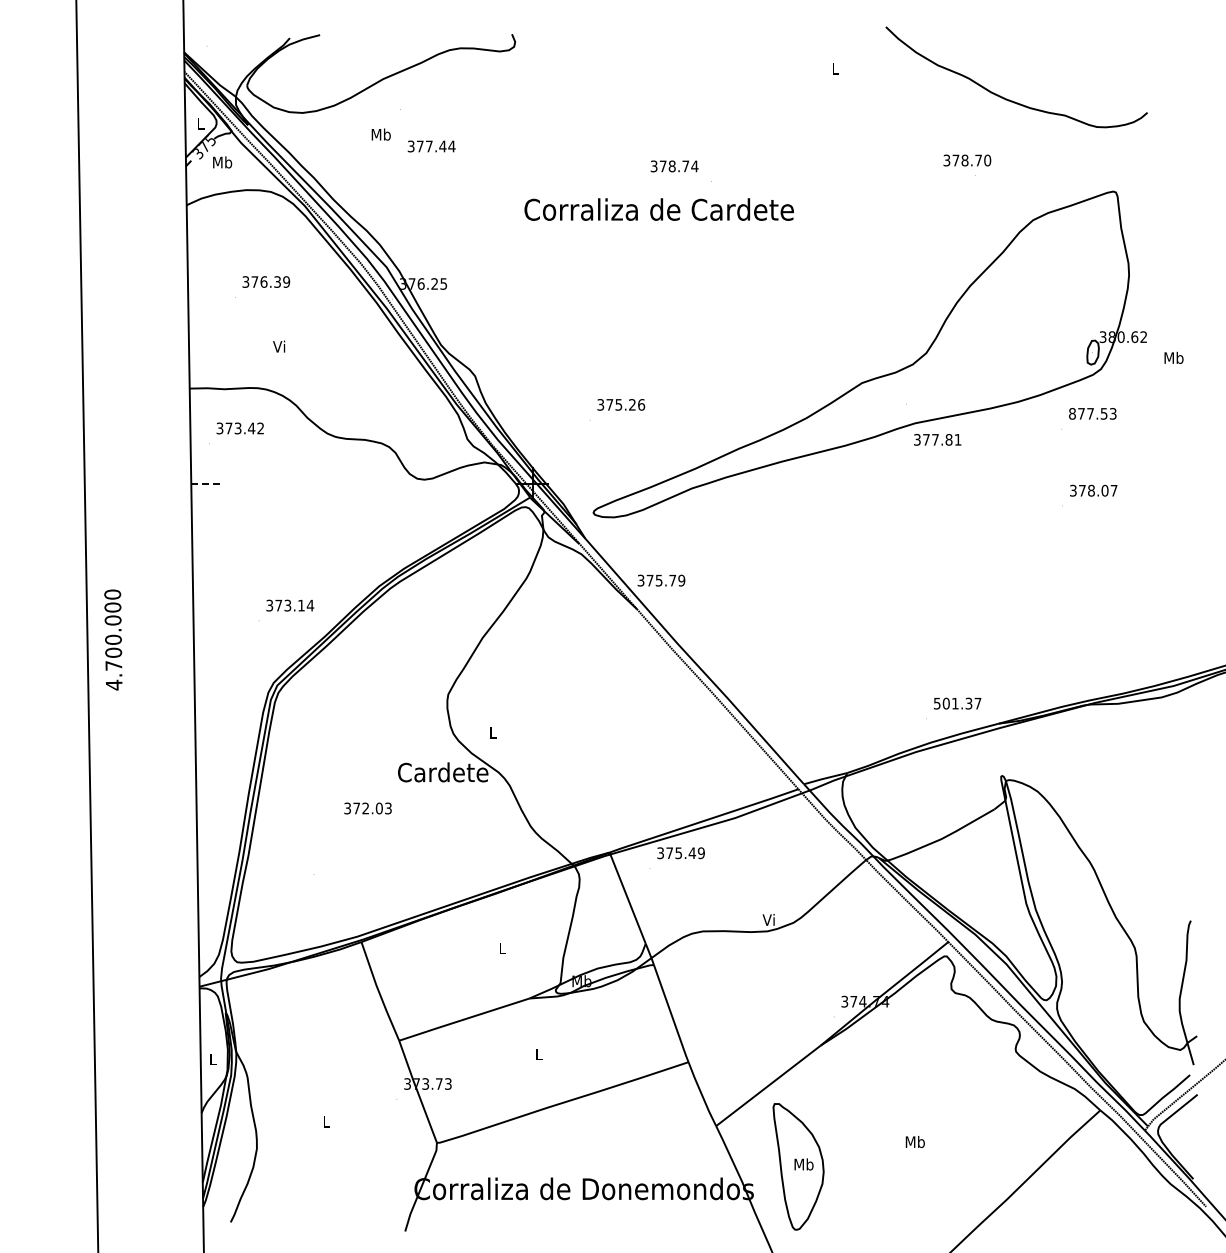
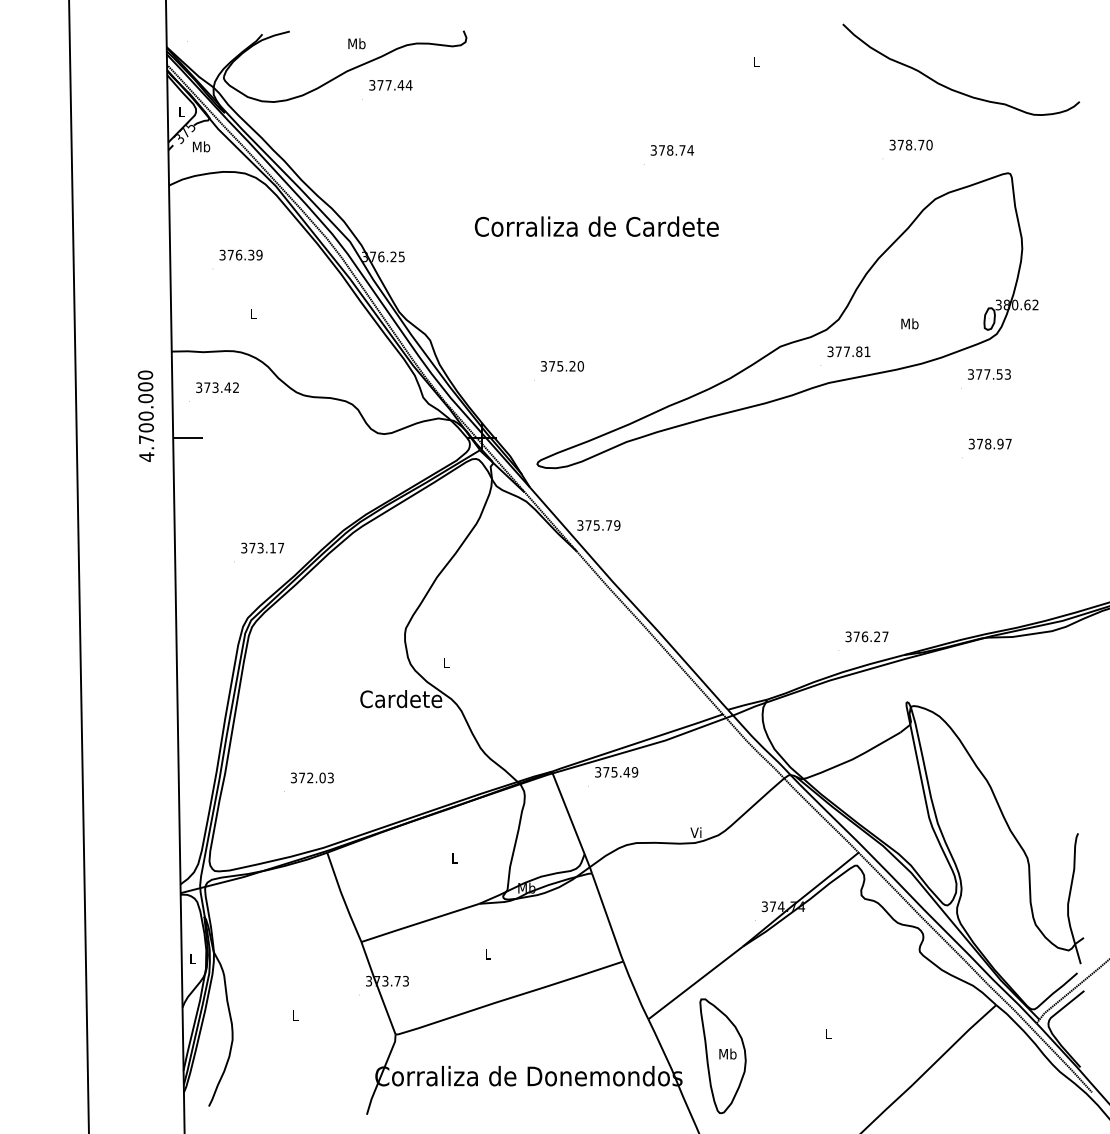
curve: (1009, 99) -> (954, 89), moved
text: (380, 134) -> (356, 43), moved
text: (431, 146) -> (390, 85), moved
text: (967, 160) -> (911, 145), moved
text: (674, 166) -> (672, 150), moved
text: (658, 209) -> (596, 226), moved
text: (279, 346) -> (253, 313), Vi -> L
text: (1173, 357) -> (909, 323), moved
text: (641, 404) -> (580, 366), 375.26 -> 375.20
text: (1072, 413) -> (971, 374), 877.53 -> 377.53
text: (937, 439) -> (848, 351), moved
line: (208, 483) -> (188, 437), dashed -> solid
text: (1104, 490) -> (1000, 443), 378.07 -> 378.97
text: (310, 605) -> (281, 547), 373.14 -> 373.17
text: (113, 639) -> (146, 415), moved
text: (953, 703) -> (863, 636), 501.37 -> 376.27
text: (367, 808) -> (311, 777), moved
text: (914, 1142) -> (827, 1034), Mb -> L

